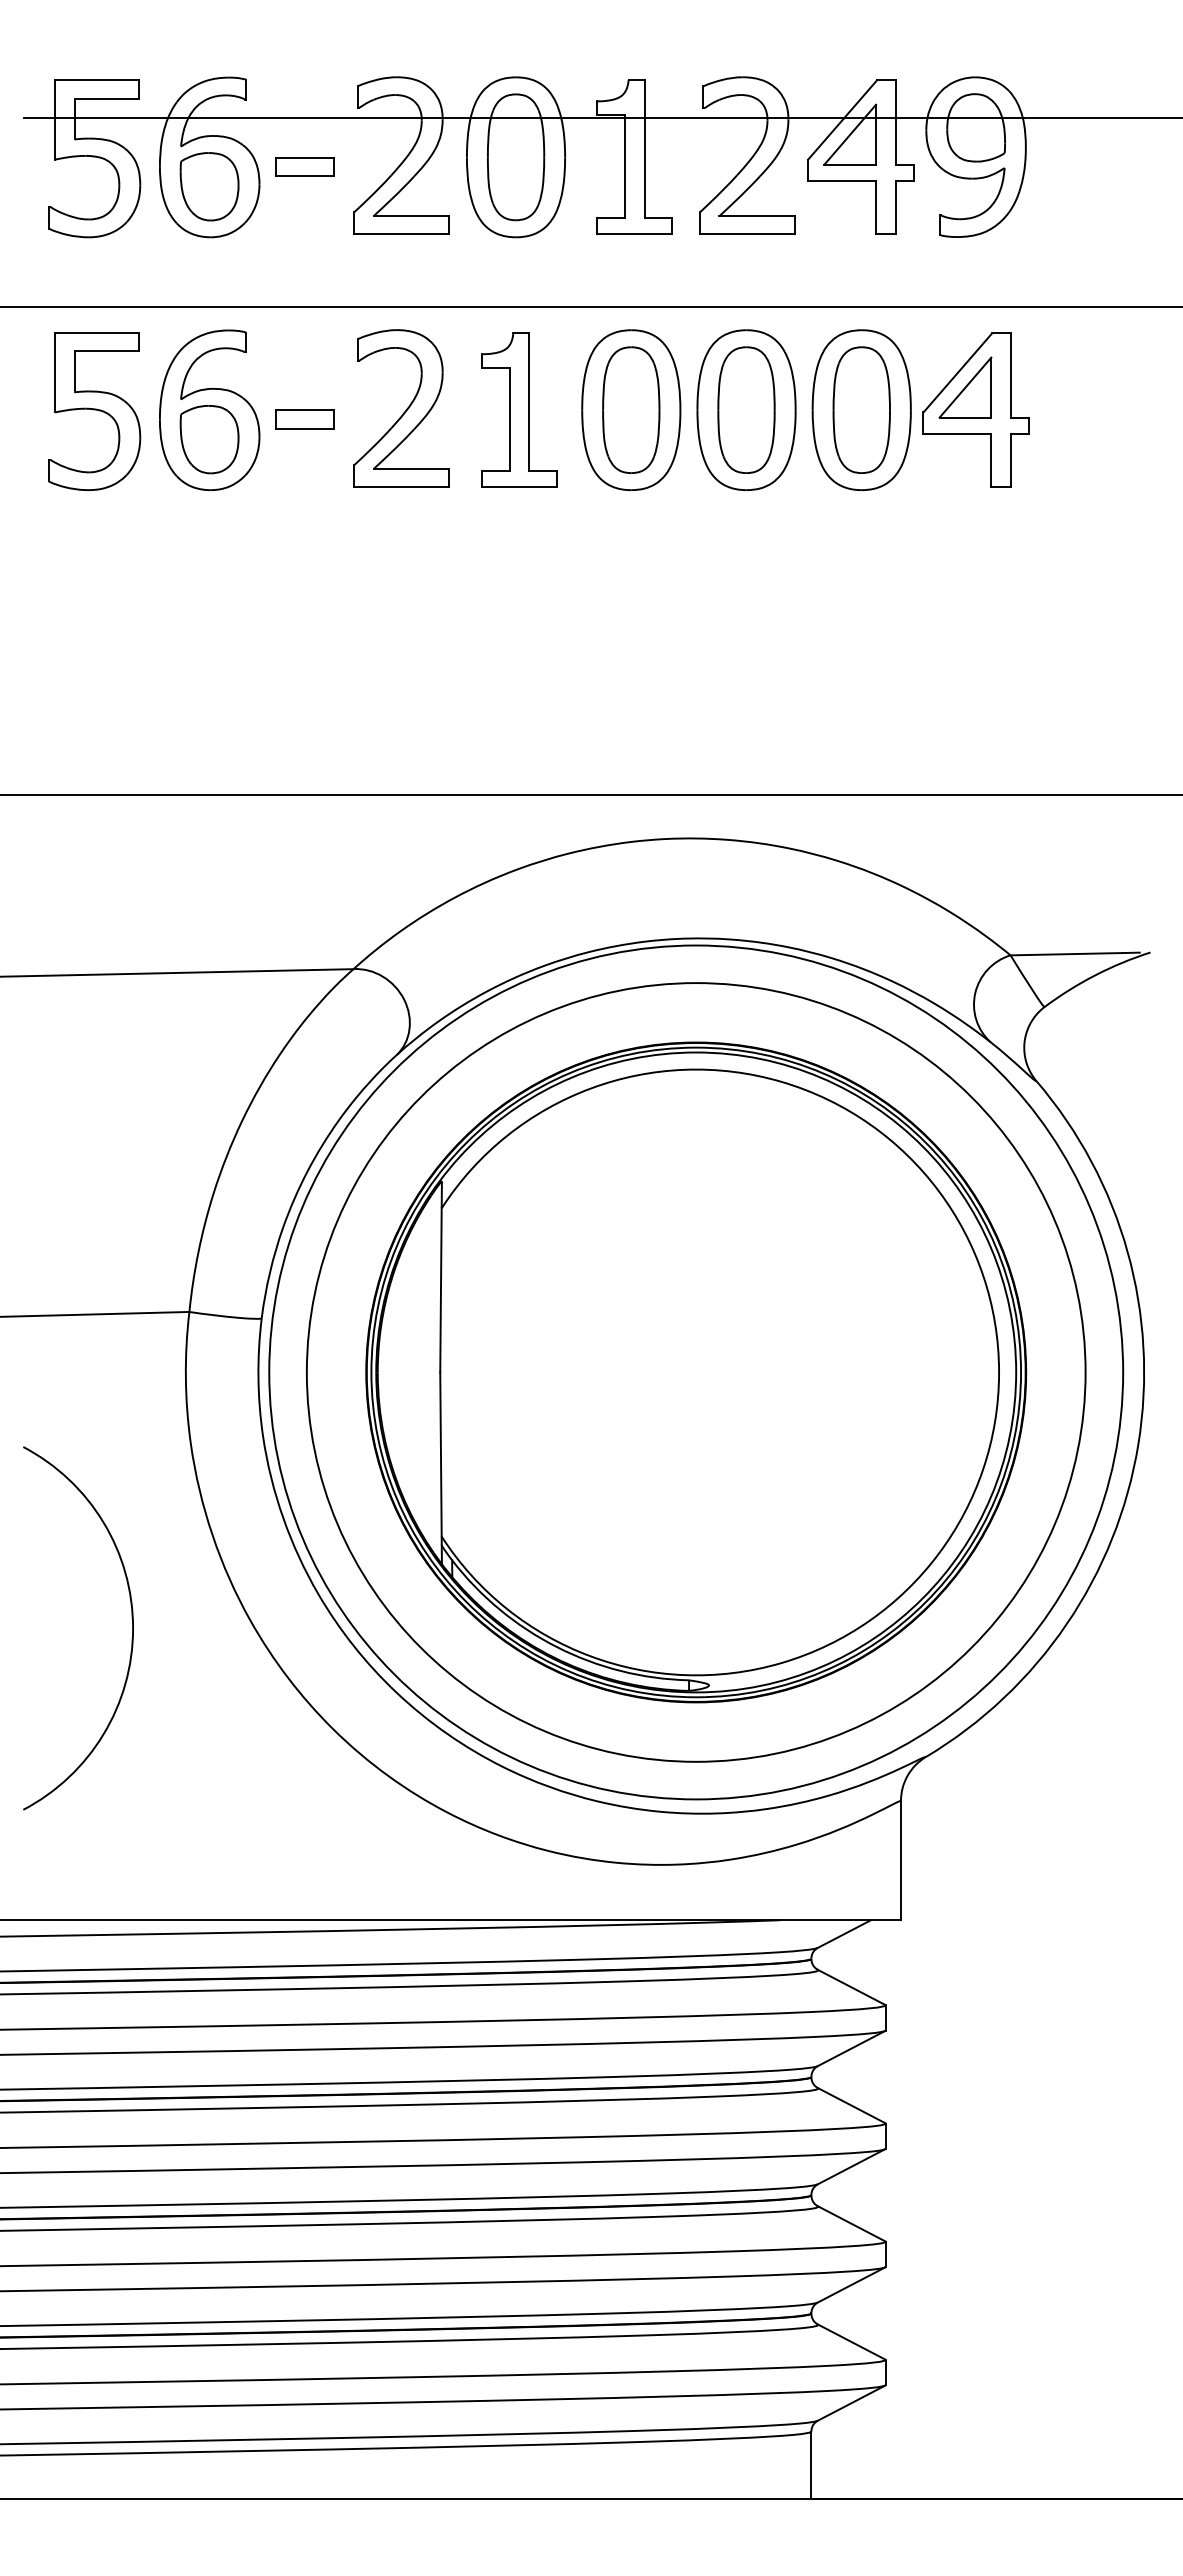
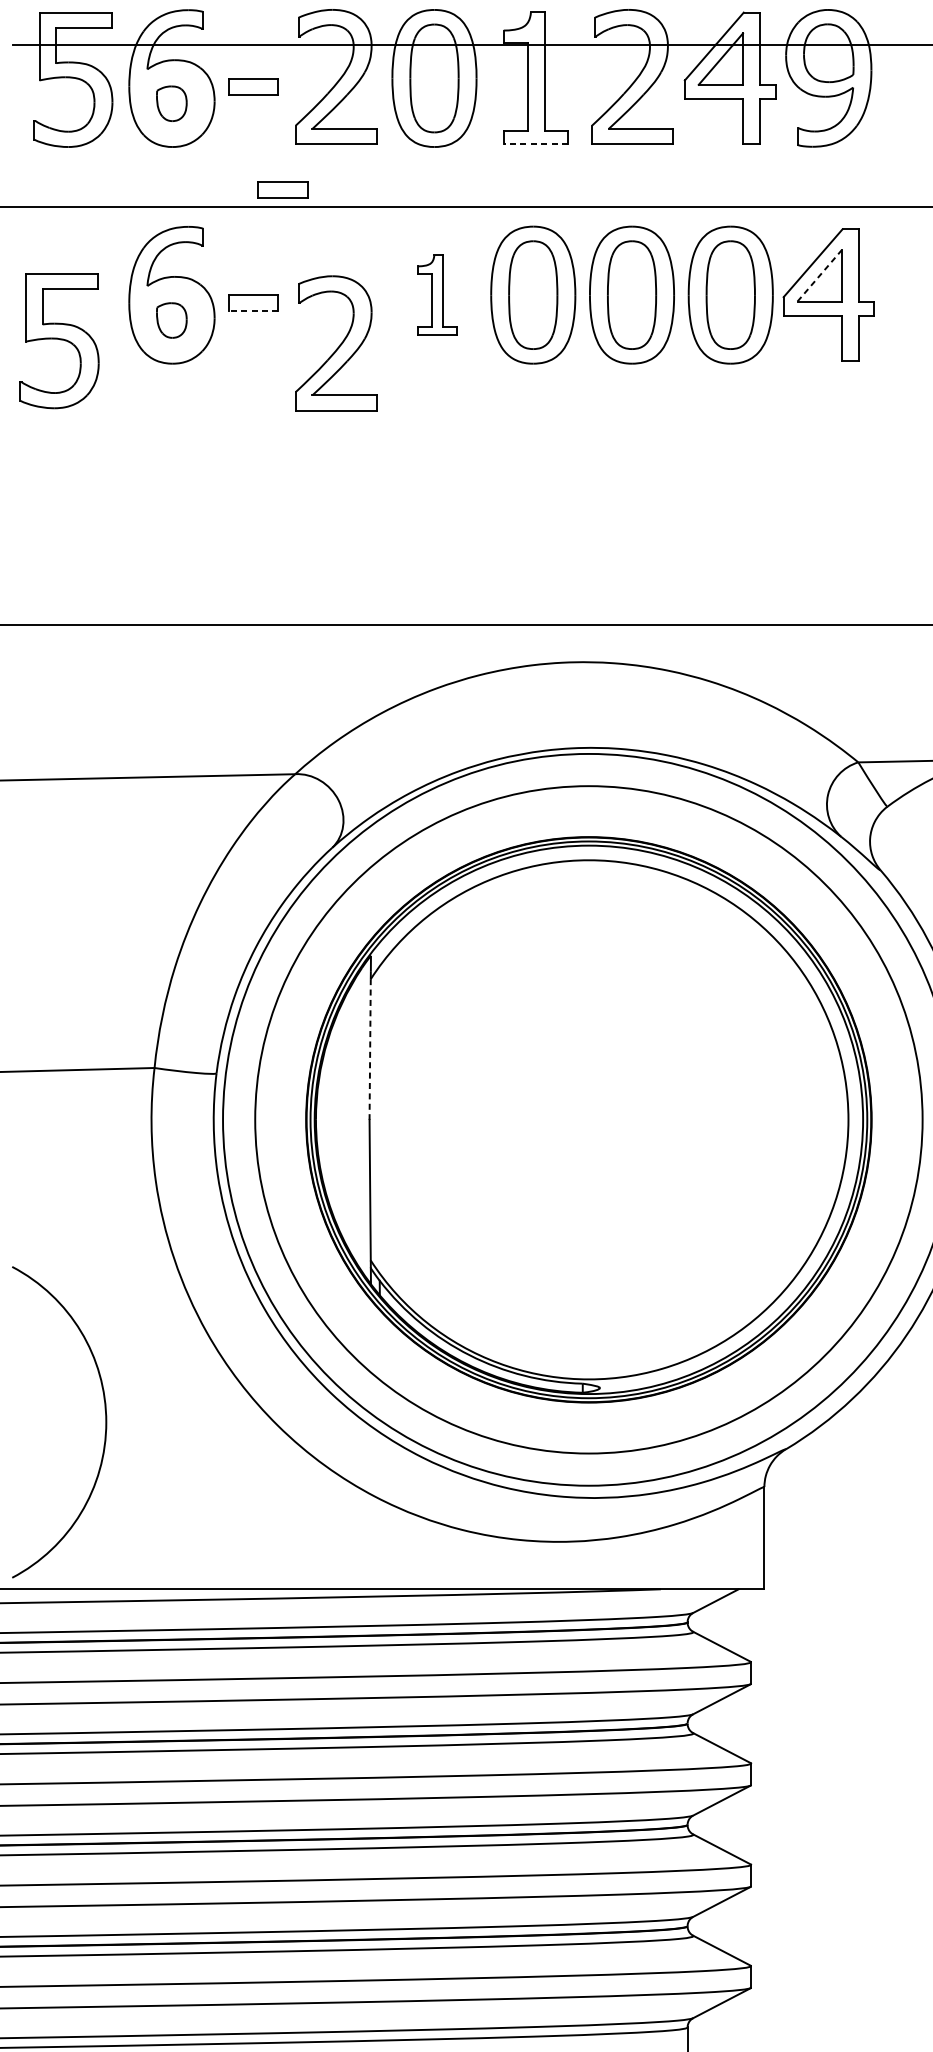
part: (209, 186) -> (171, 103), size x0.6
line: (633, 234) -> (535, 144), solid -> dashed
part: (338, 287) -> (282, 190), added
line: (965, 387) -> (819, 275), solid -> dashed
part: (401, 408) -> (336, 343), moved
part: (519, 409) -> (437, 294), size x0.6
part: (94, 411) -> (59, 340), moved
line: (304, 429) -> (253, 311), solid -> dashed
part: (209, 439) -> (171, 320), size x0.6
line: (440, 1290) -> (369, 1049), solid -> dashed
arc: (131, 1618) -> (104, 1413), moved

